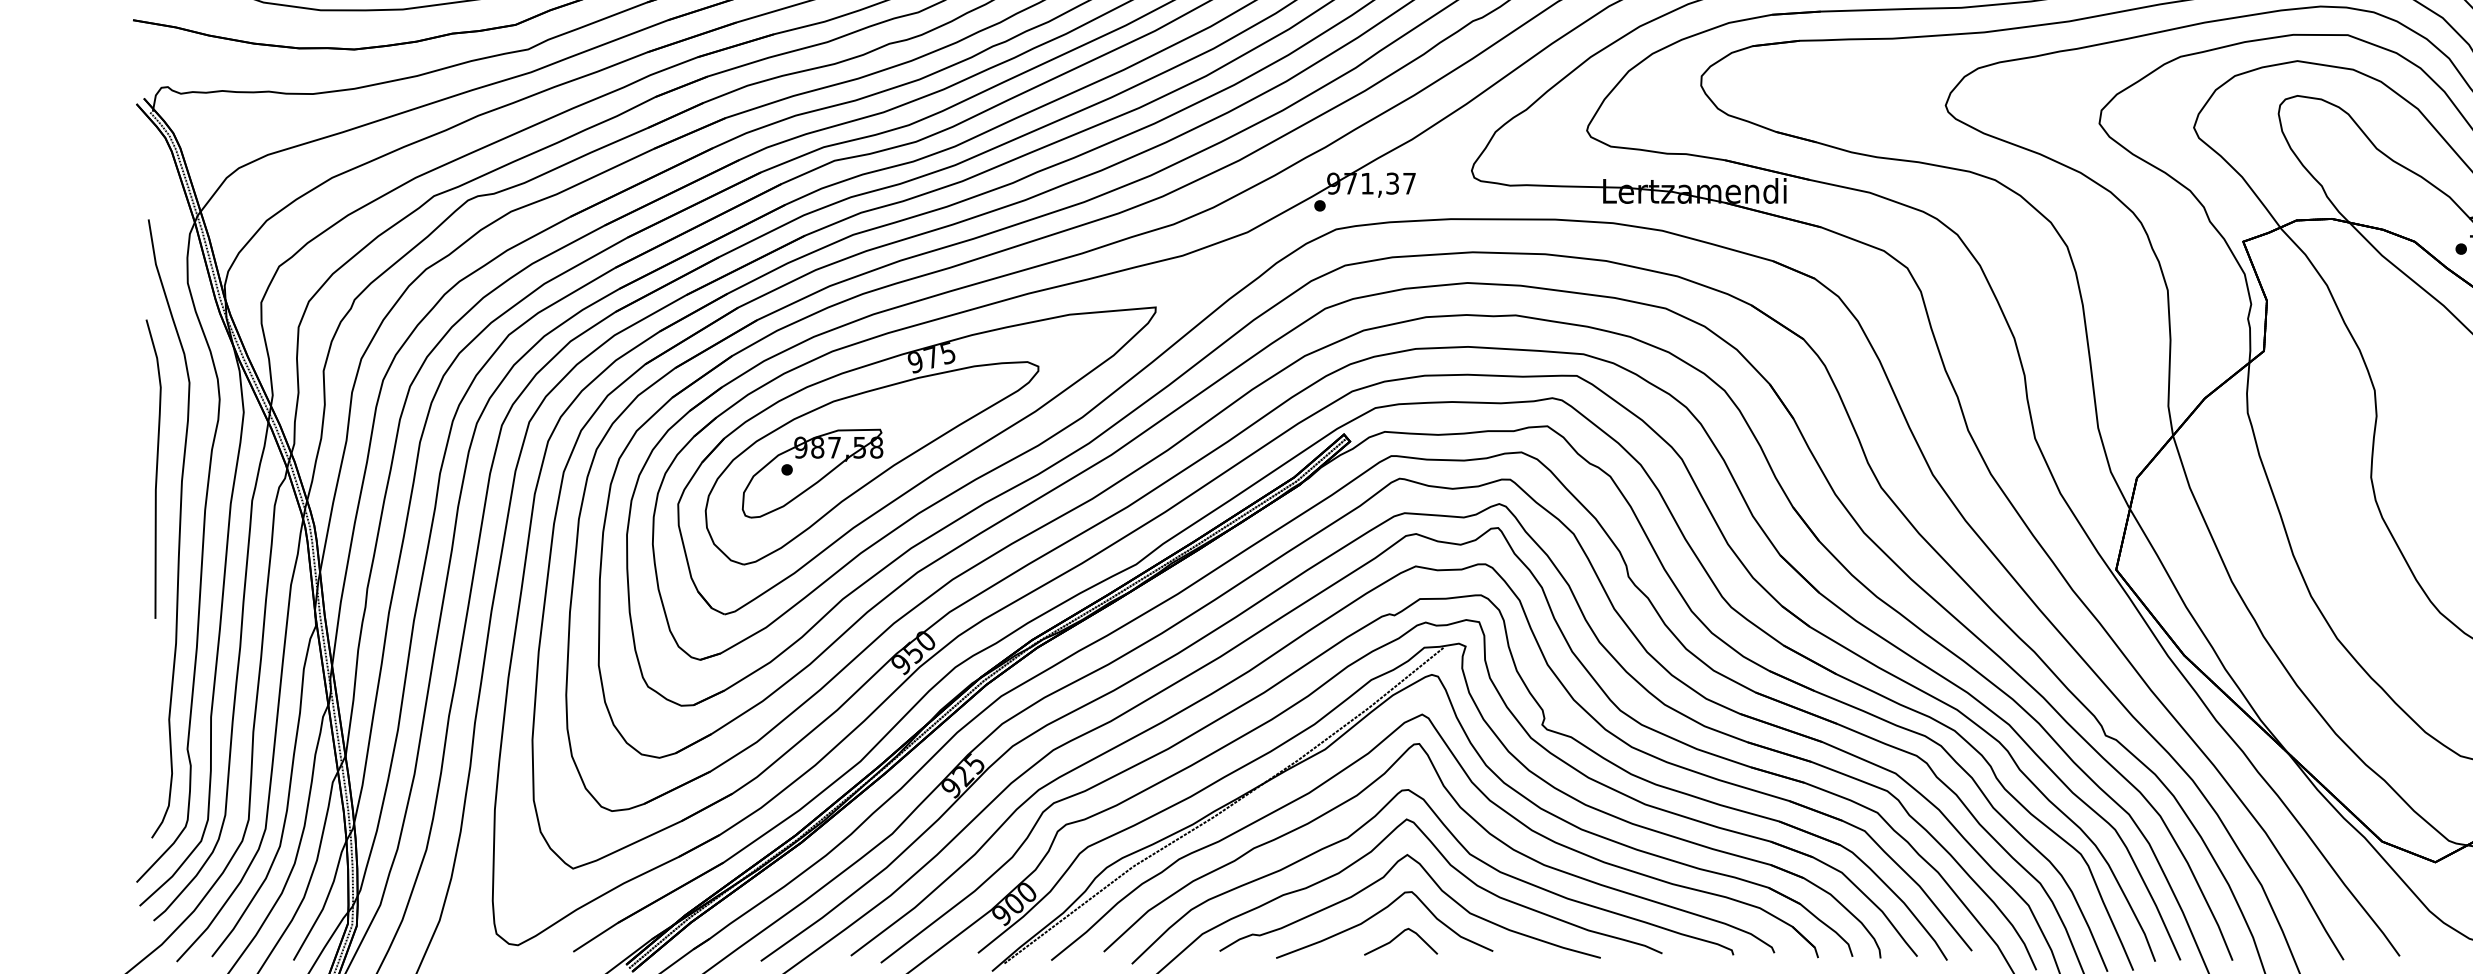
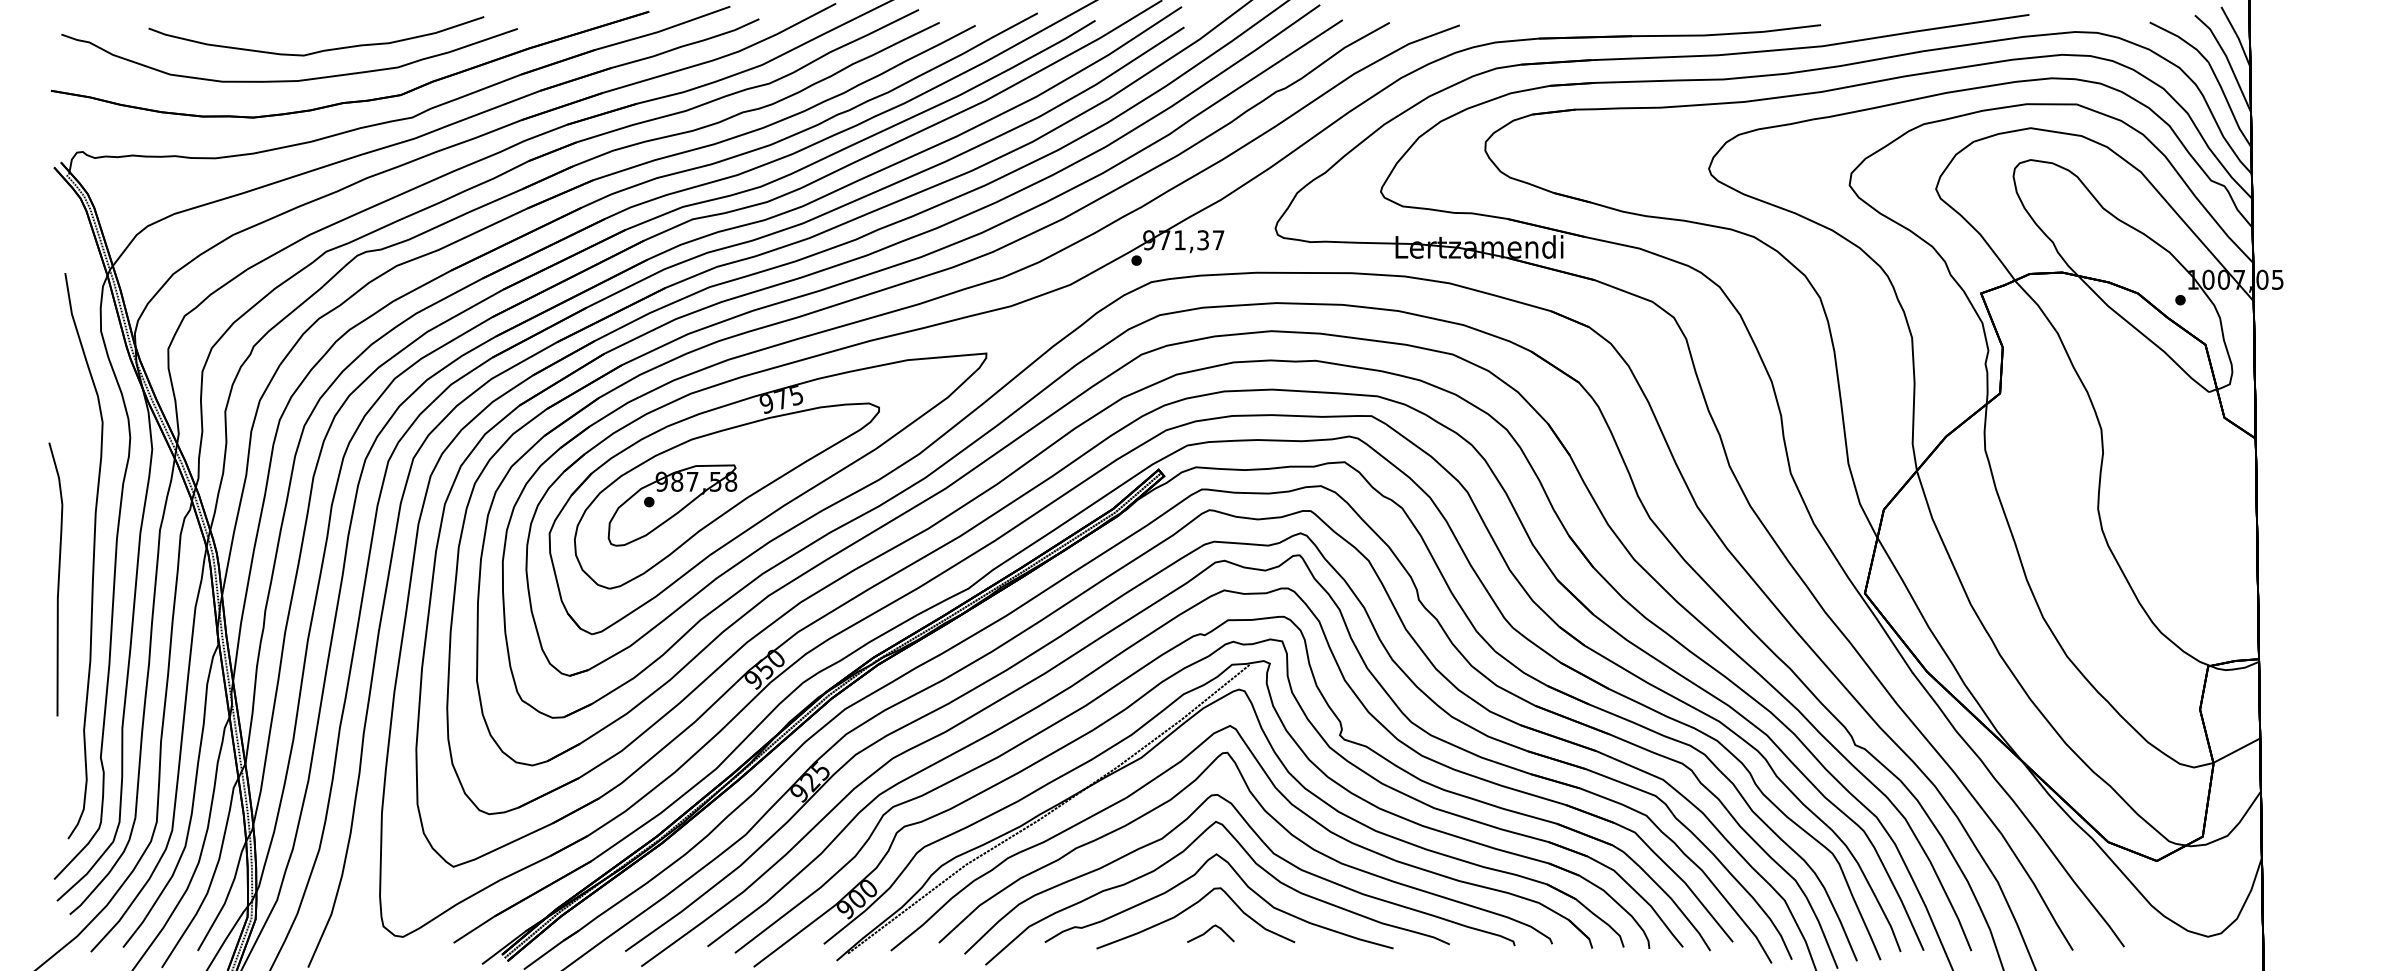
curve: (155, 469) -> (57, 579), moved
part: (1400, 941) -> (1210, 933), size x0.7

